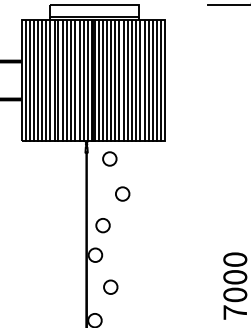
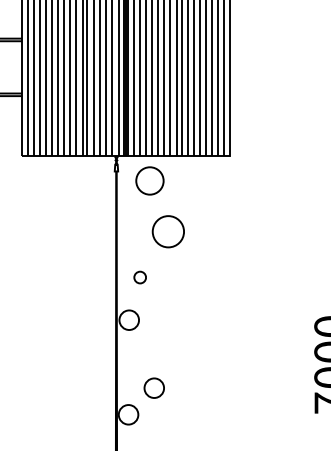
circle: (109, 158) -> (149, 180), size x1.4
circle: (122, 193) -> (168, 230), size x1.6
circle: (102, 225) -> (139, 277), size x0.6
circle: (110, 286) -> (153, 387), moved

